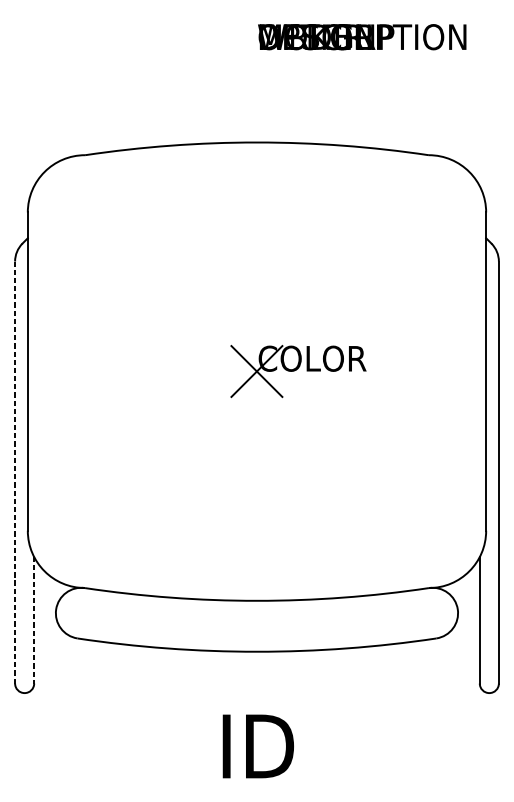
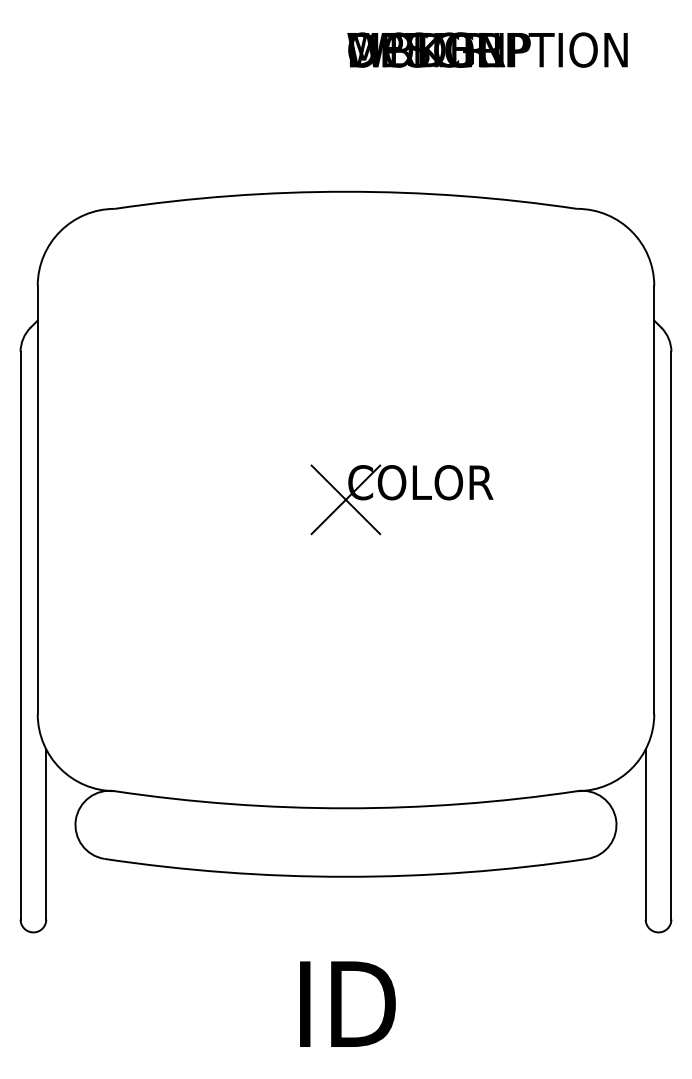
line: (15, 472) -> (20, 635), dashed -> solid
line: (34, 620) -> (46, 834), dashed -> solid

